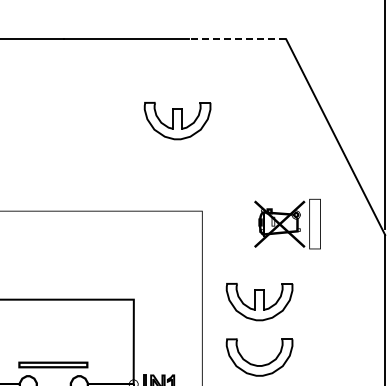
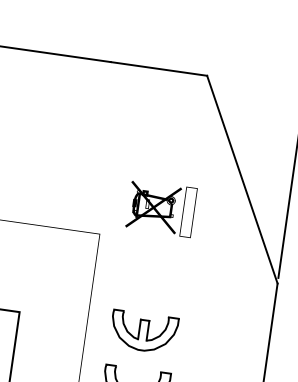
line: (237, 39) -> (158, 69), dashed -> solid
part: (177, 120) -> (88, 140), removed
part: (287, 223) -> (161, 207), moved

